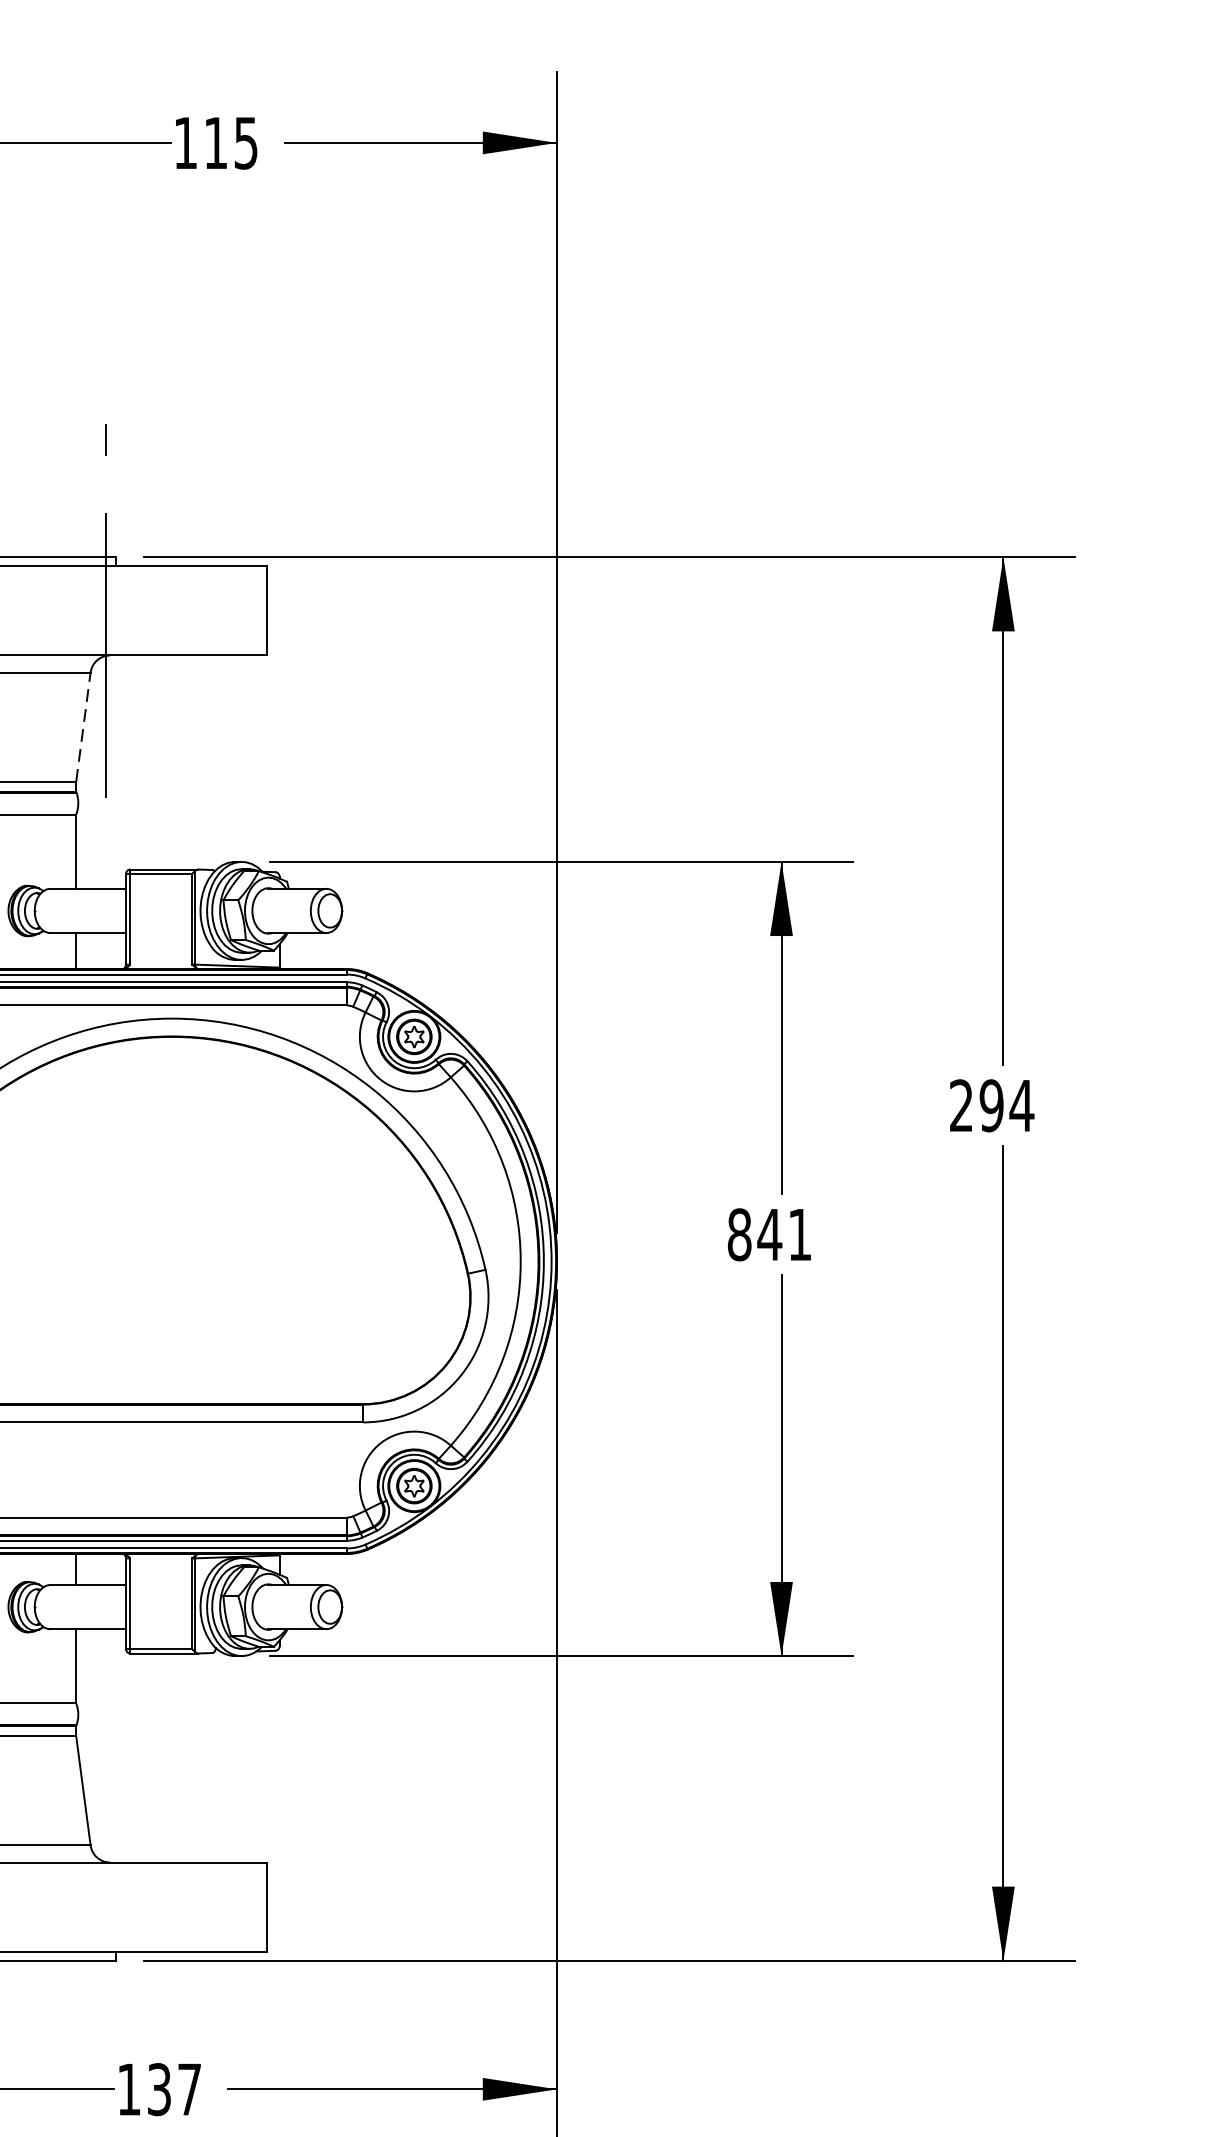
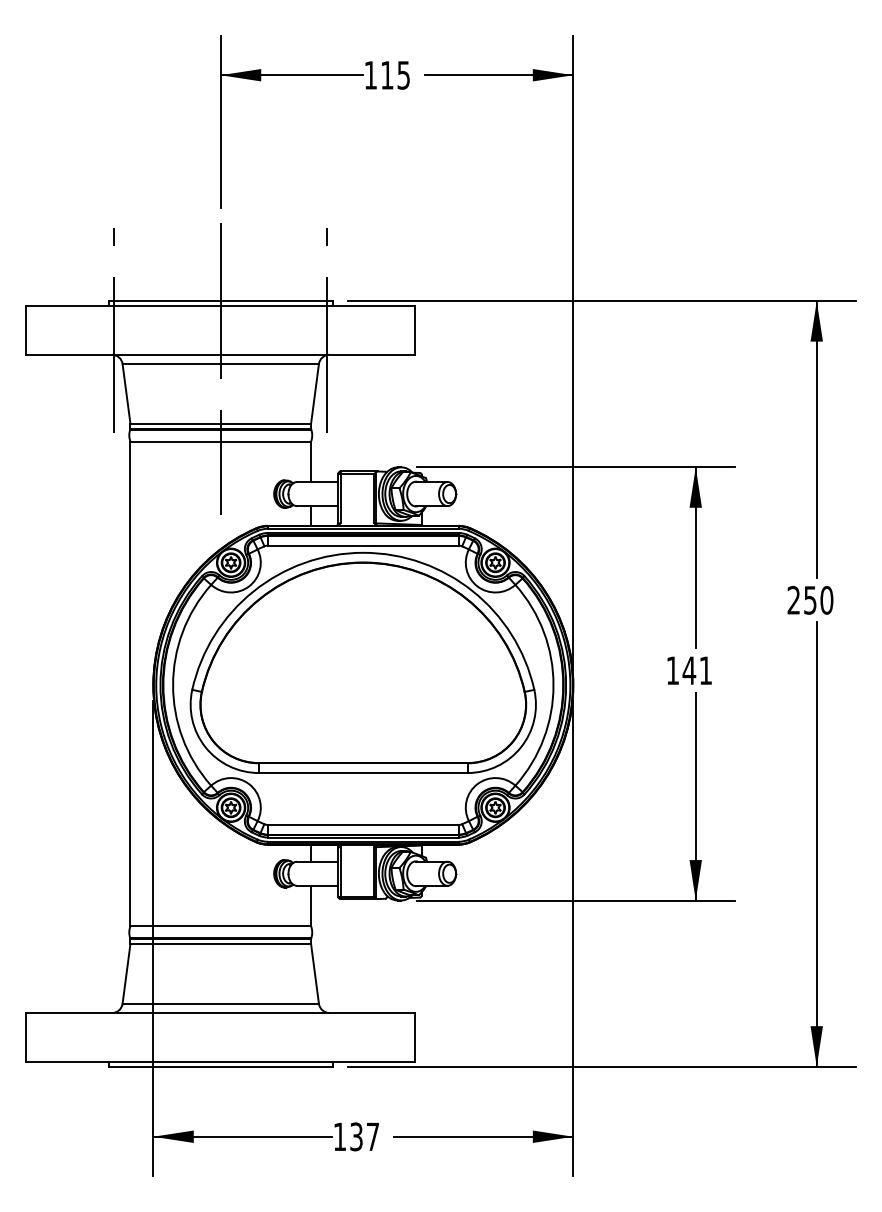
line: (84, 726) -> (315, 393), dashed -> solid
text: (1006, 1104) -> (818, 599), 294 -> 250
text: (738, 1234) -> (672, 670), 841 -> 141

